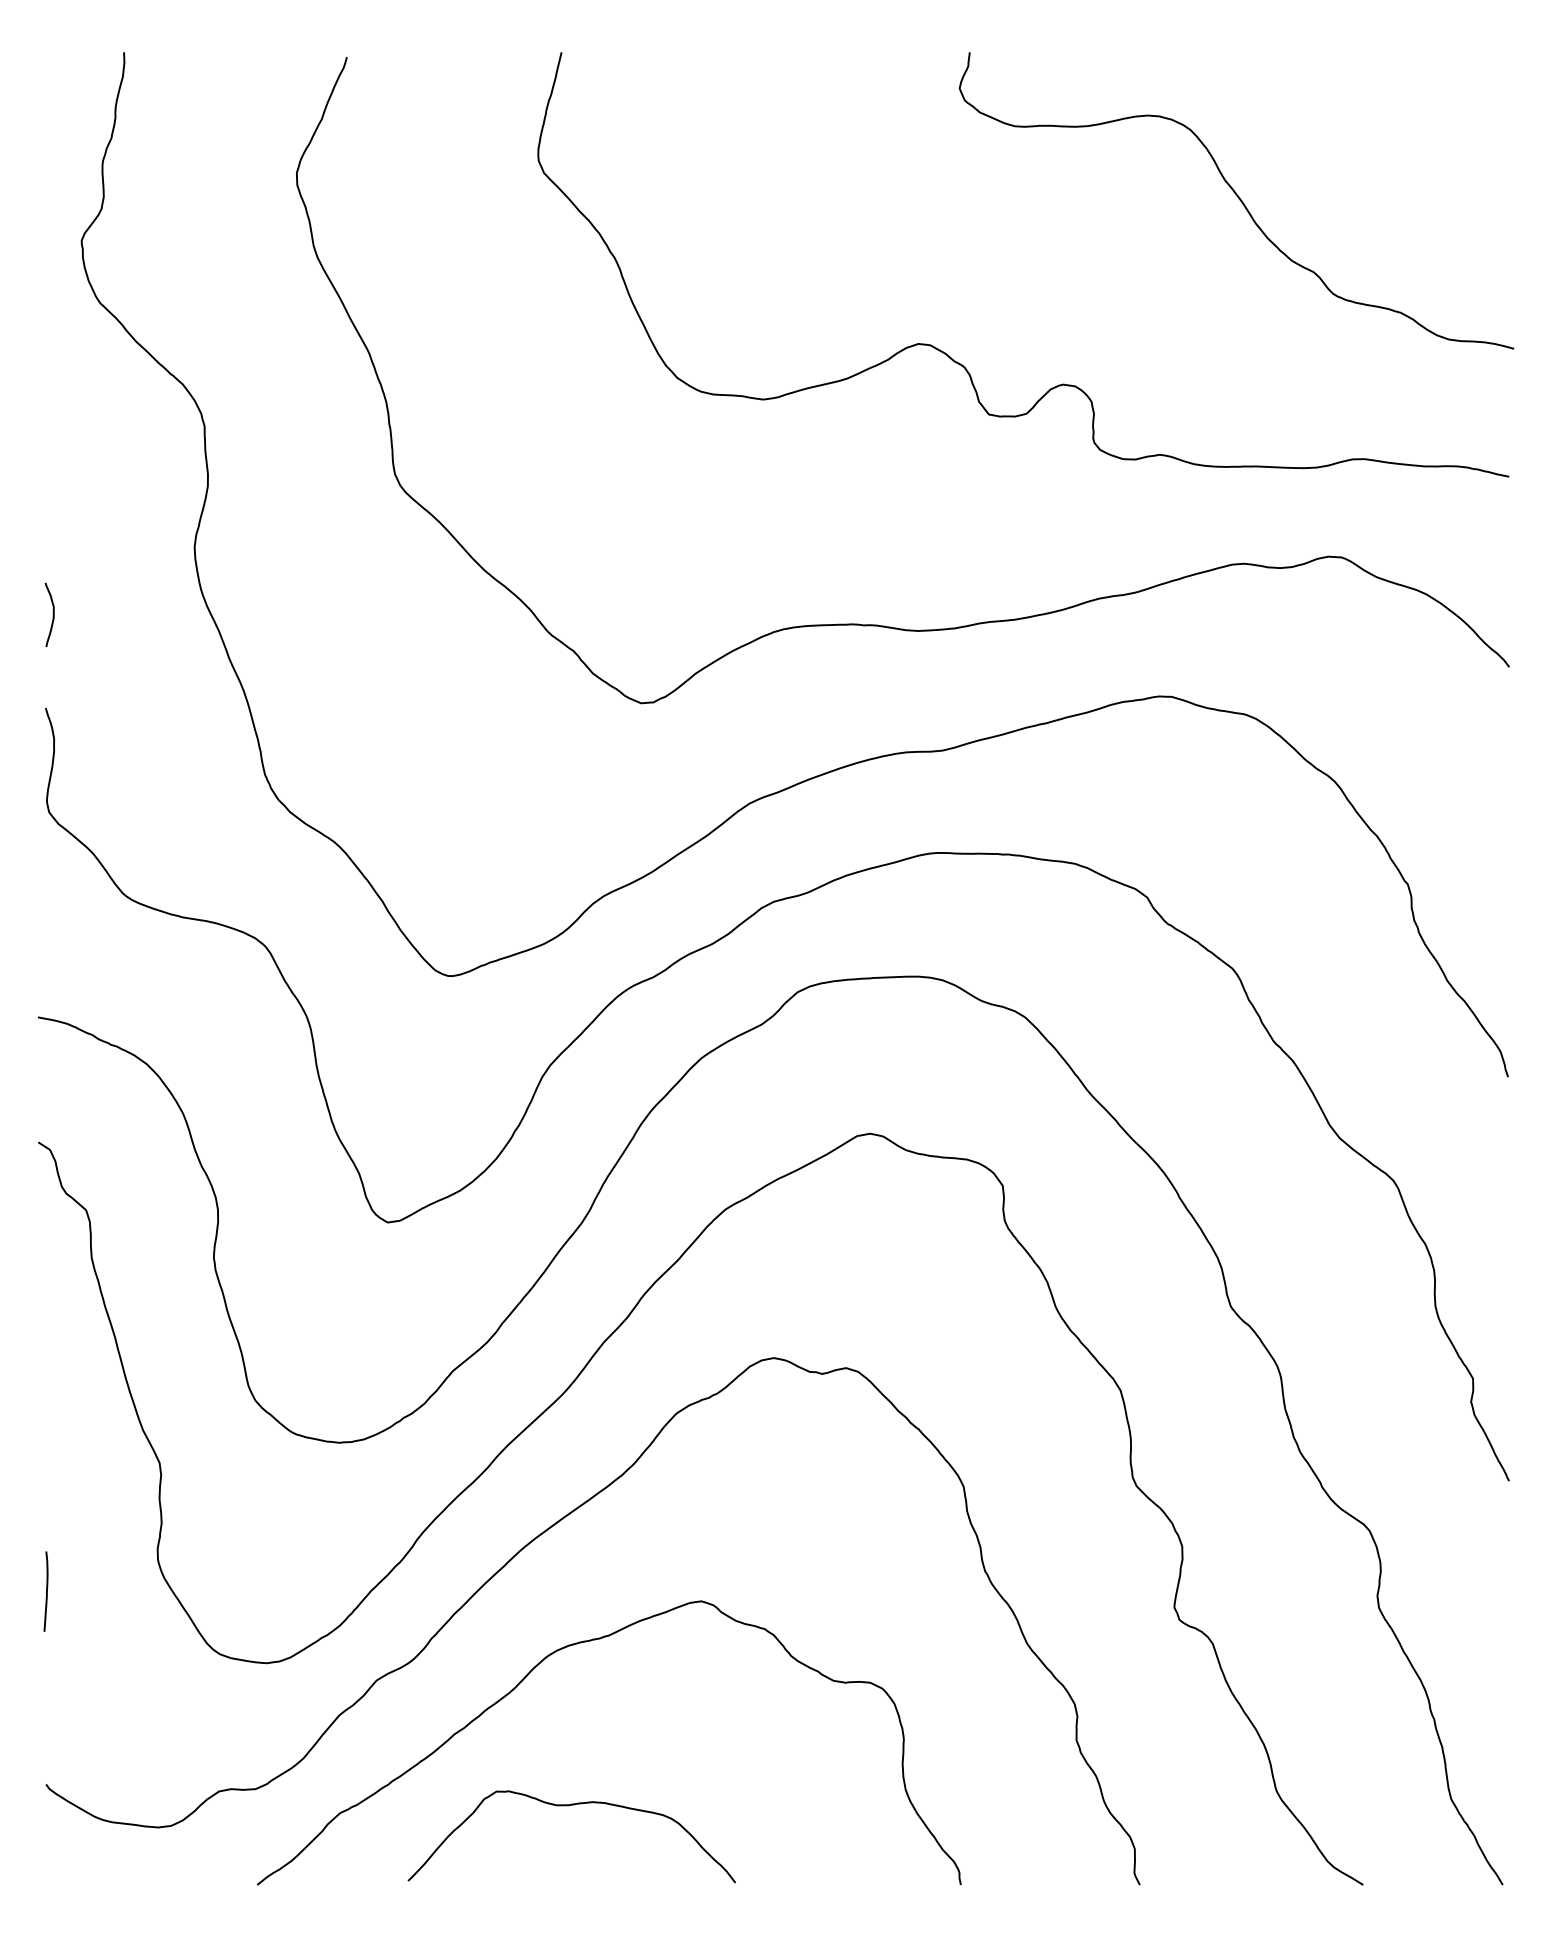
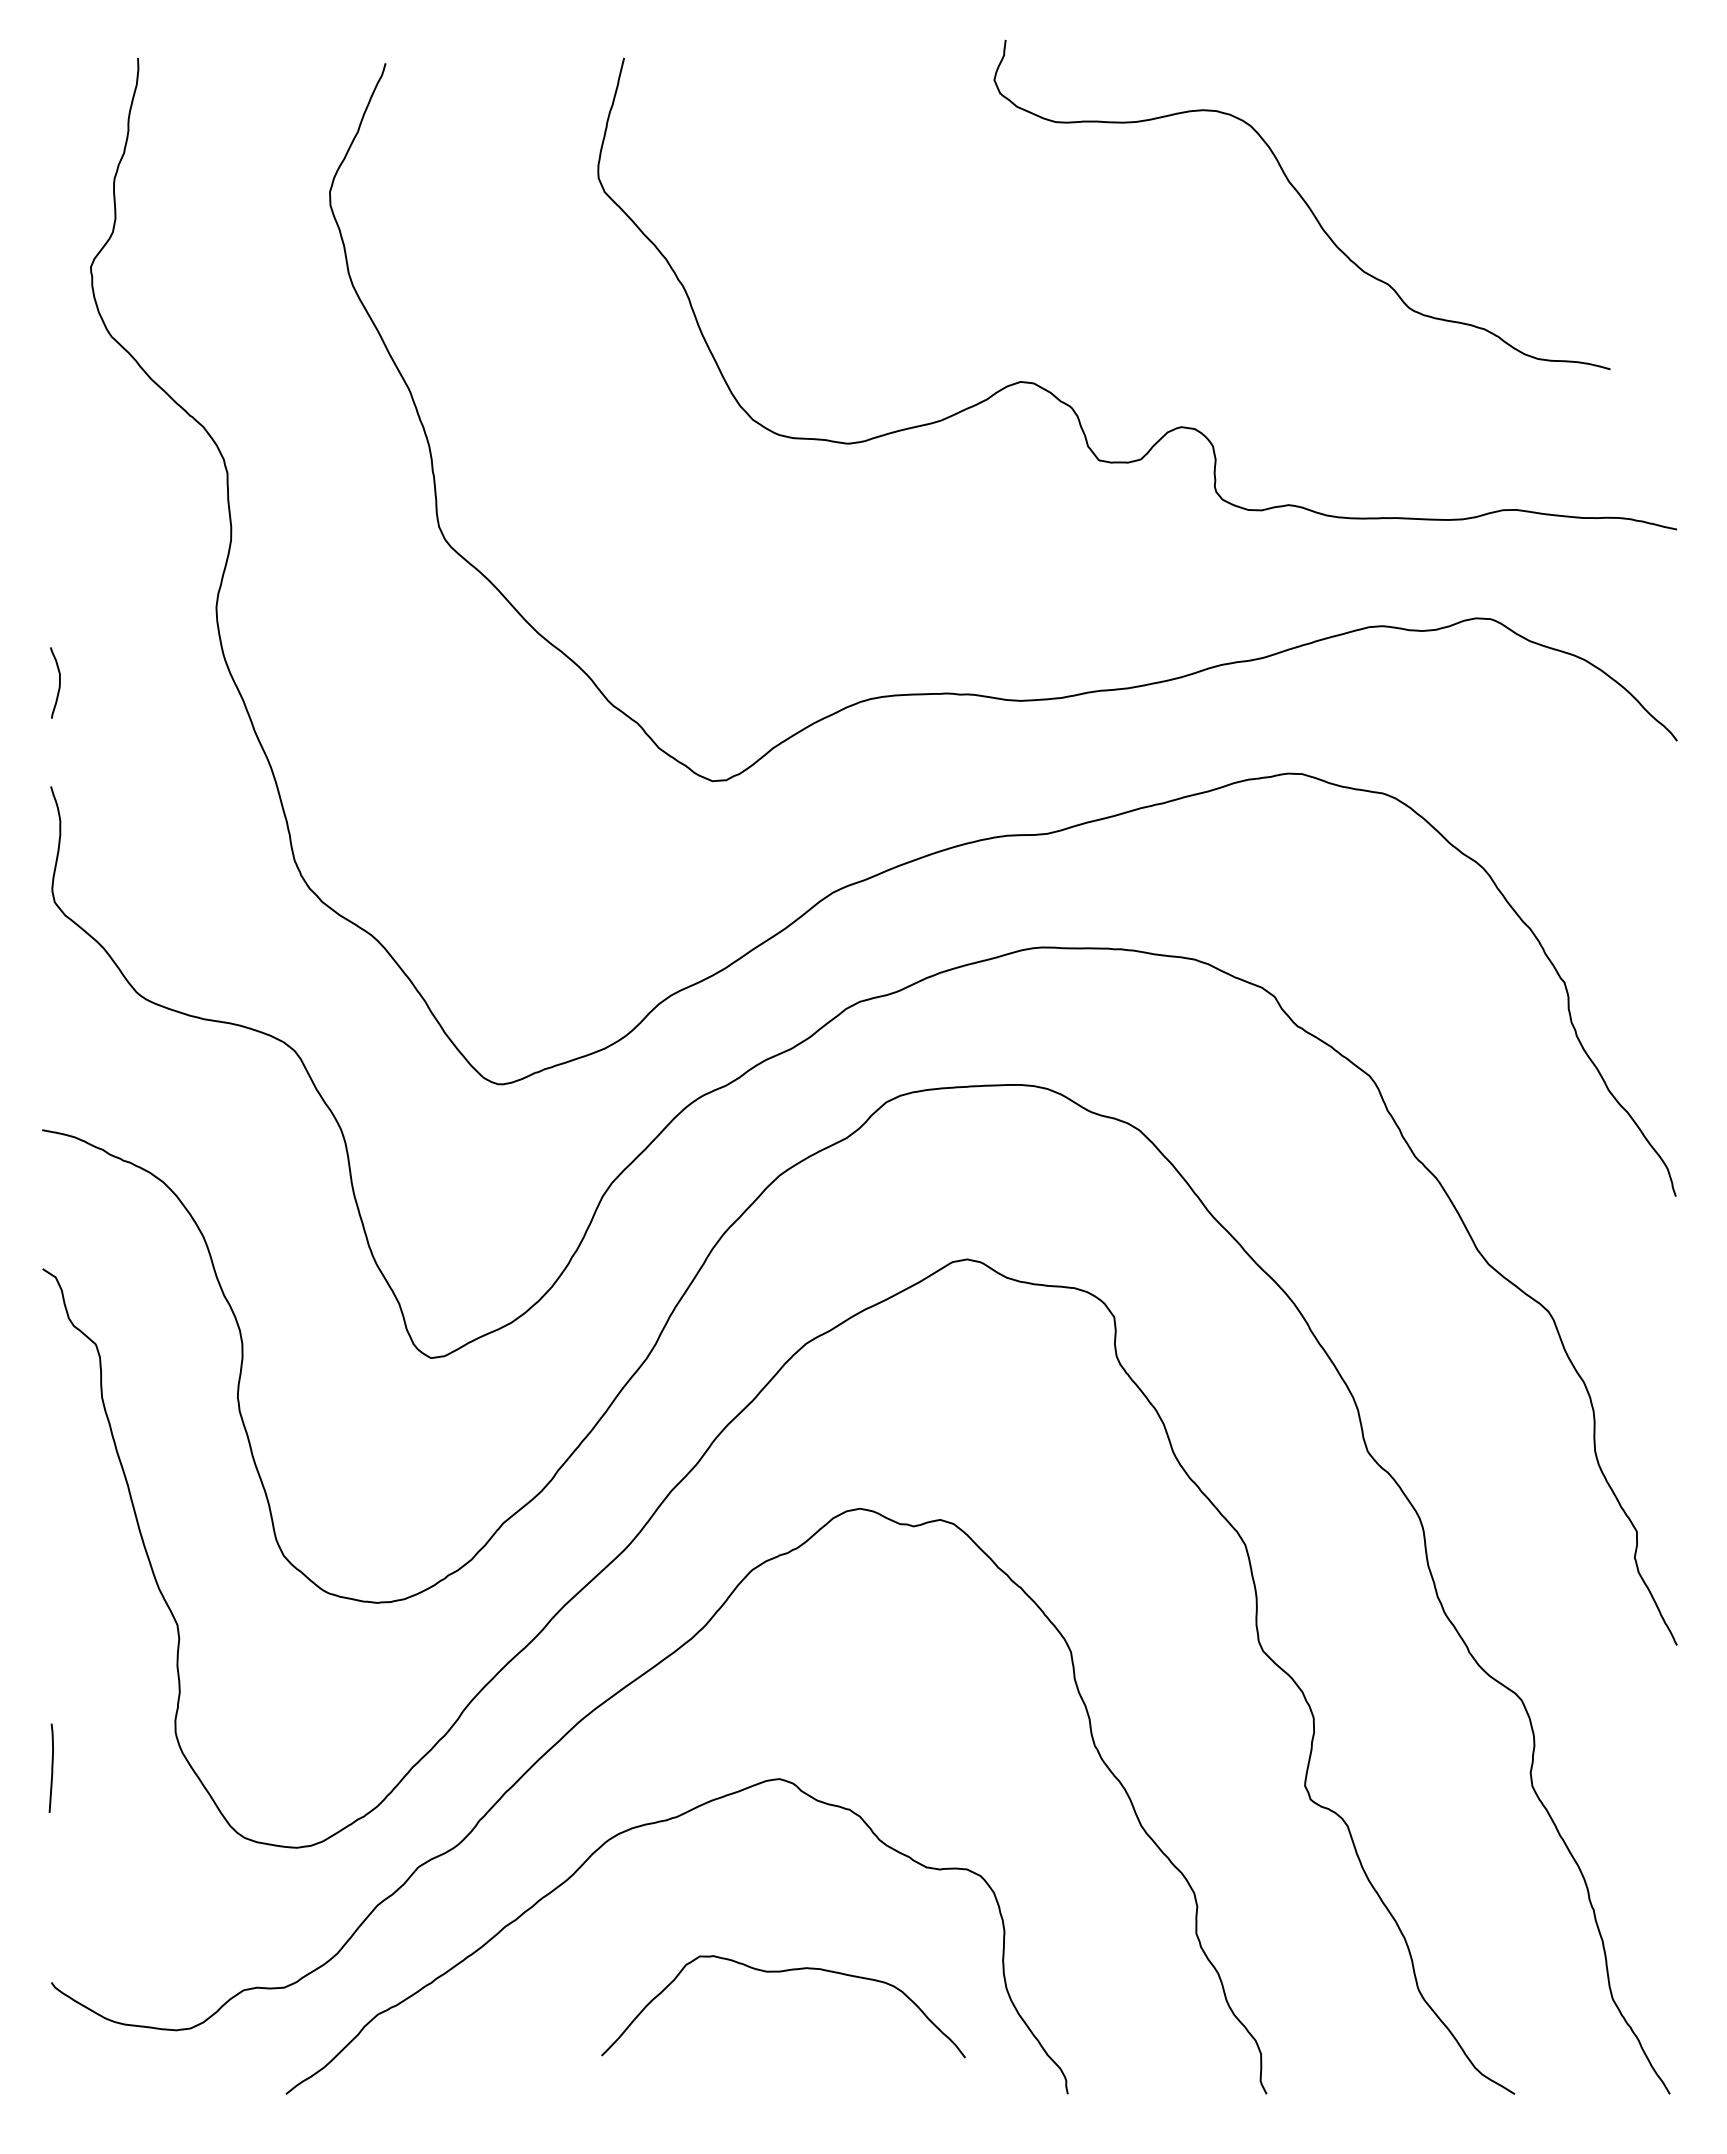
curve: (1237, 197) -> (1303, 201), moved
curve: (570, 1806) -> (782, 1972), moved

